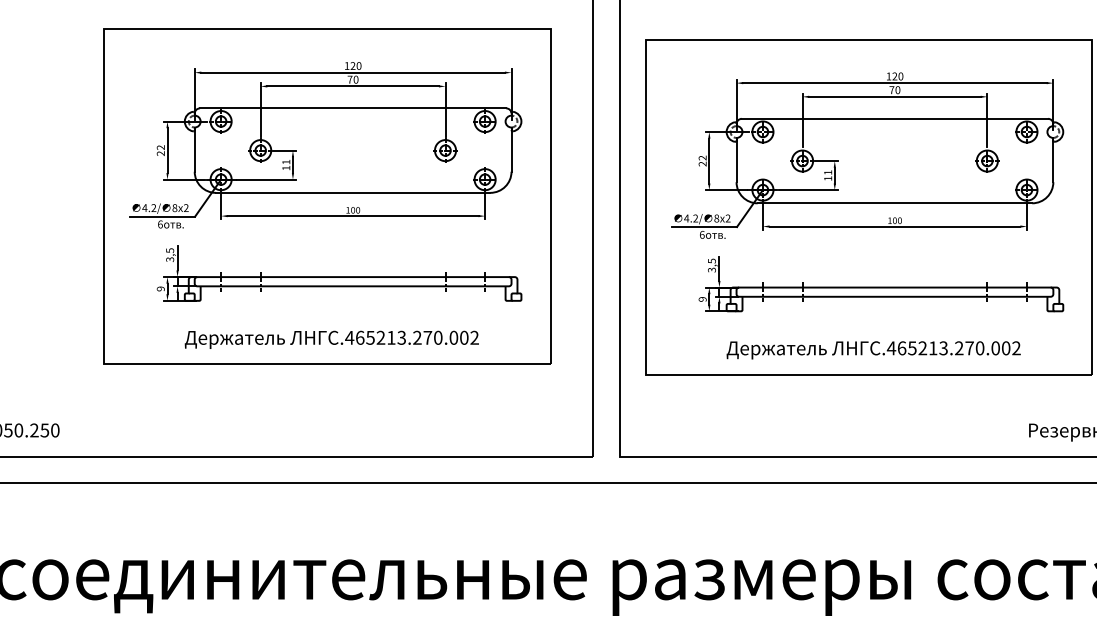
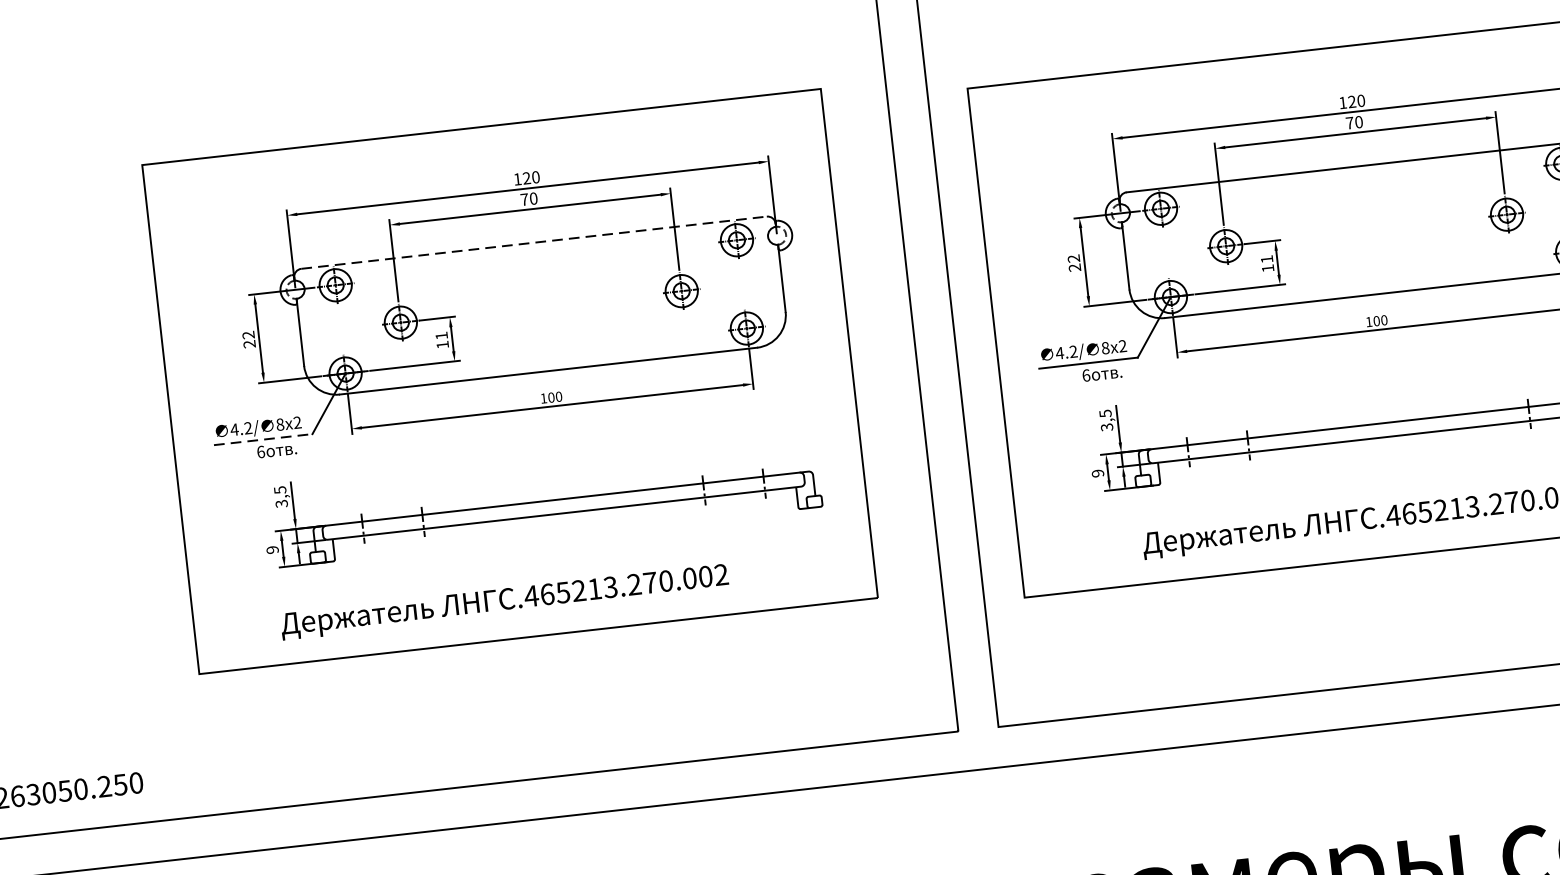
line: (353, 108) -> (534, 242), solid -> dashed
line: (163, 216) -> (264, 439), solid -> dashed
text: (331, 339) -> (504, 601), moved

